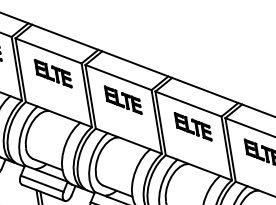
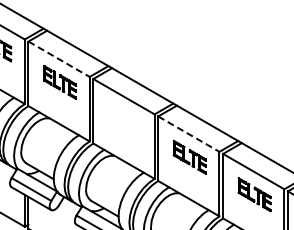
line: (49, 51) -> (59, 59), solid -> dashed
part: (122, 99) -> (124, 119), removed
line: (189, 104) -> (189, 134), solid -> dashed

